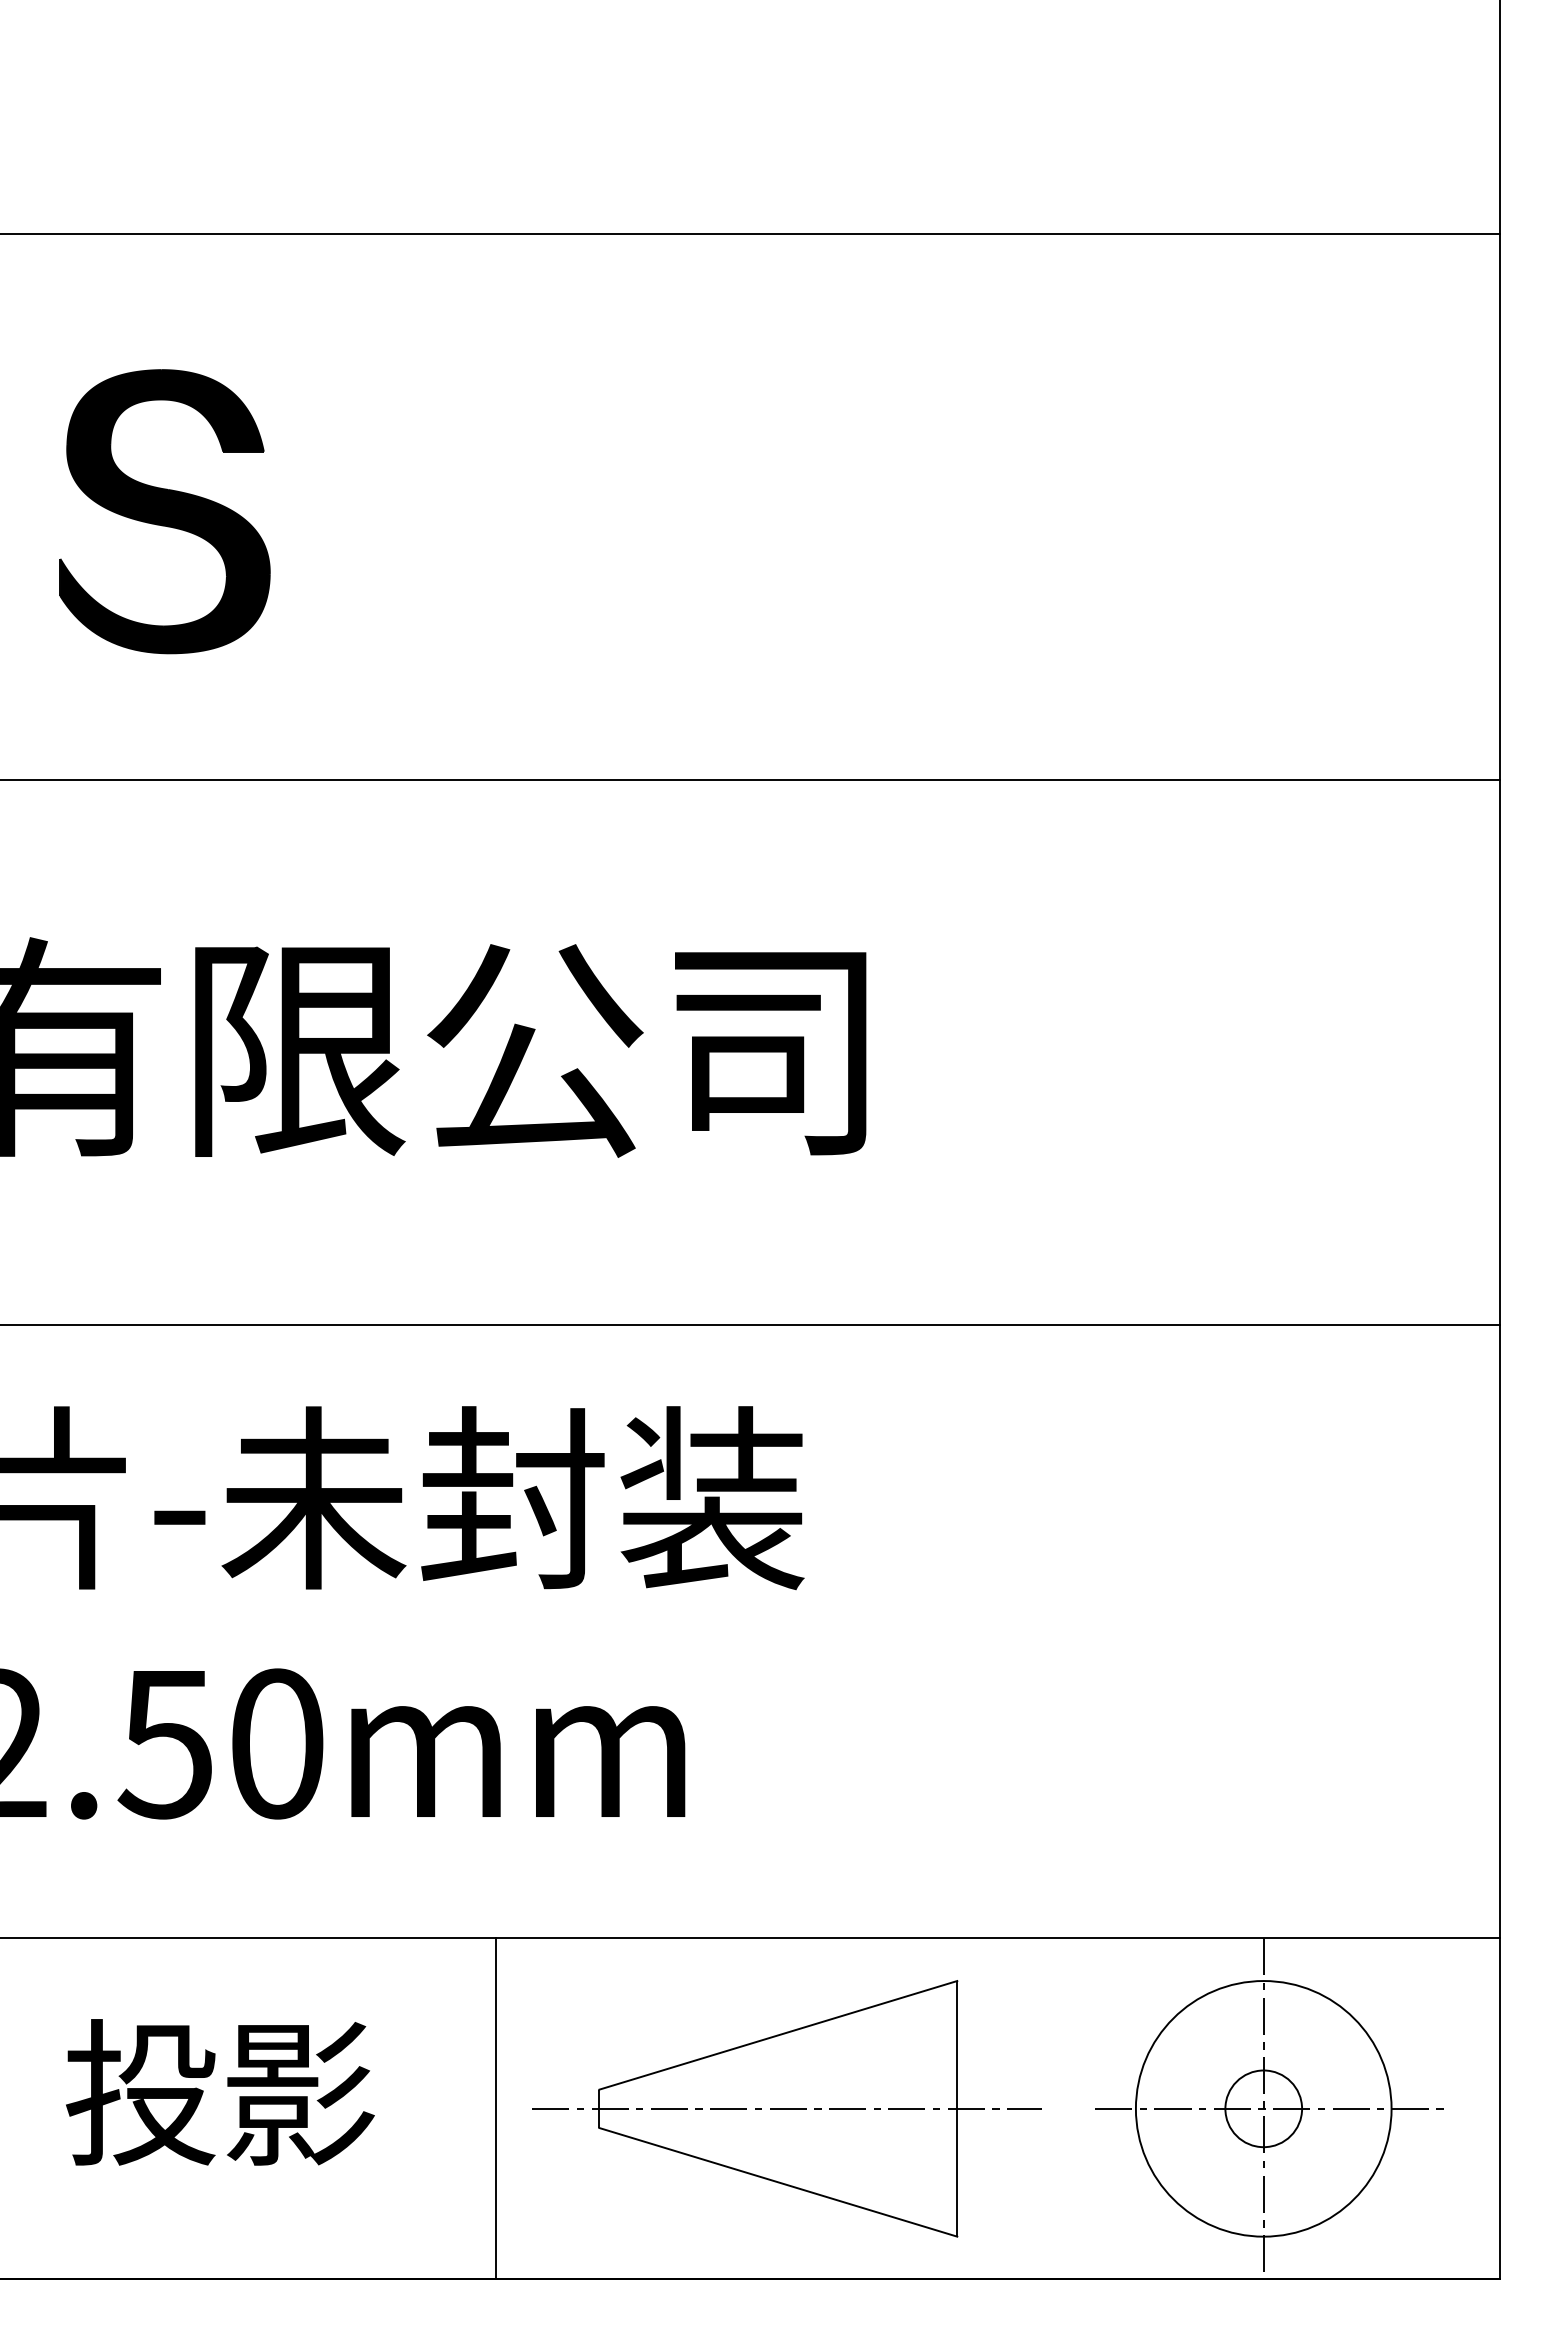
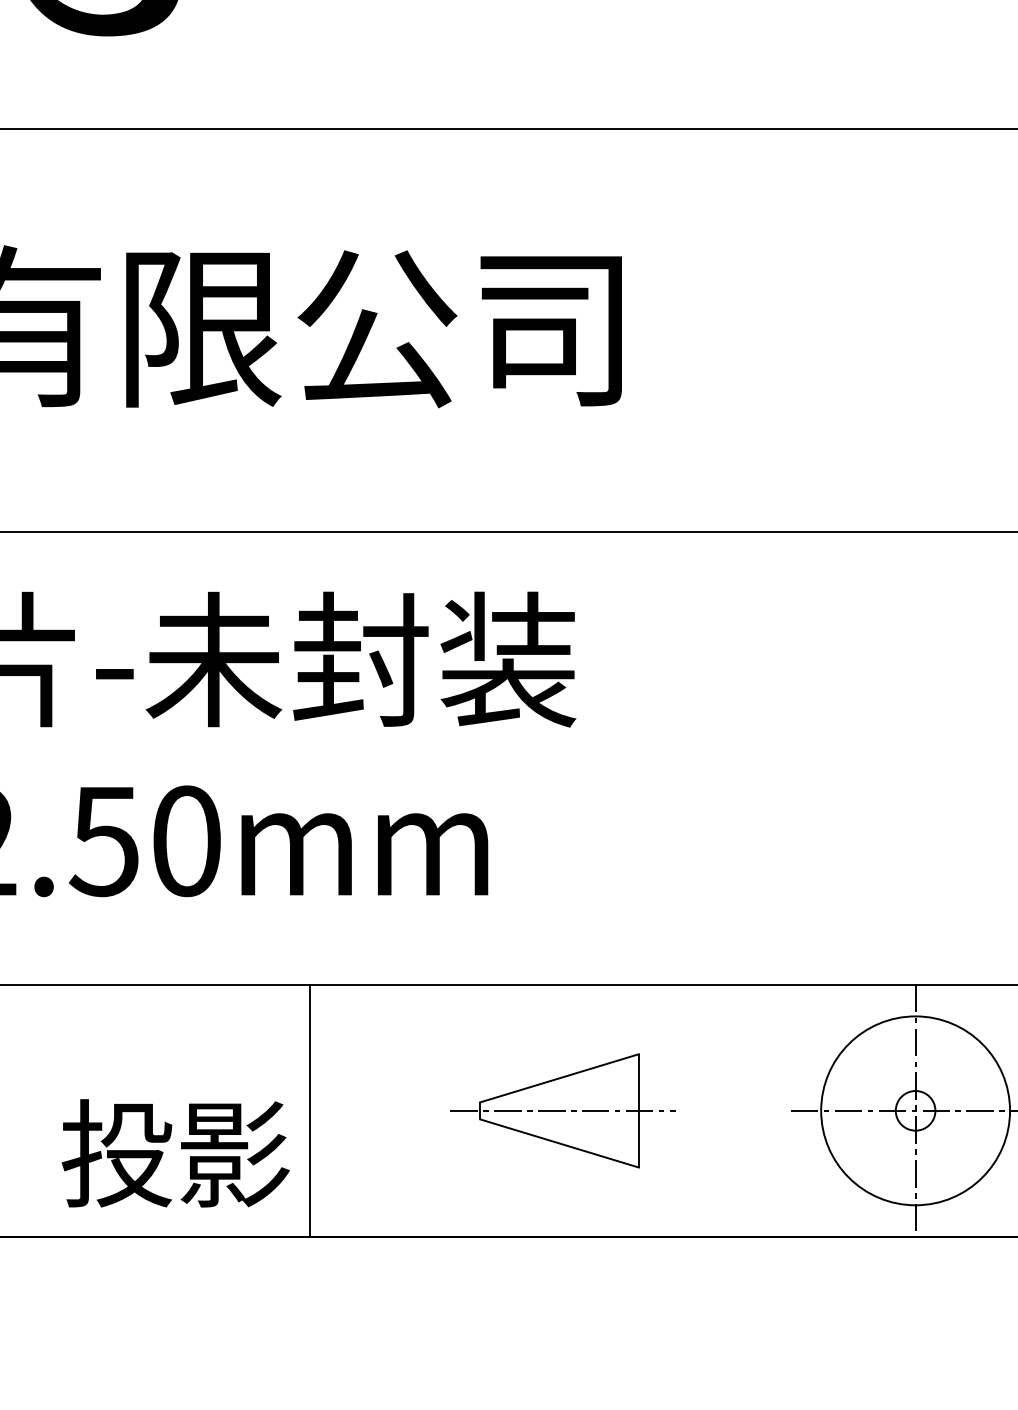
text: (220, 2092) -> (175, 1153), moved
line: (496, 2108) -> (310, 1110), moved
part: (786, 2108) -> (563, 1110), size x0.6
circle: (1263, 2108) -> (915, 1110), size x0.7

